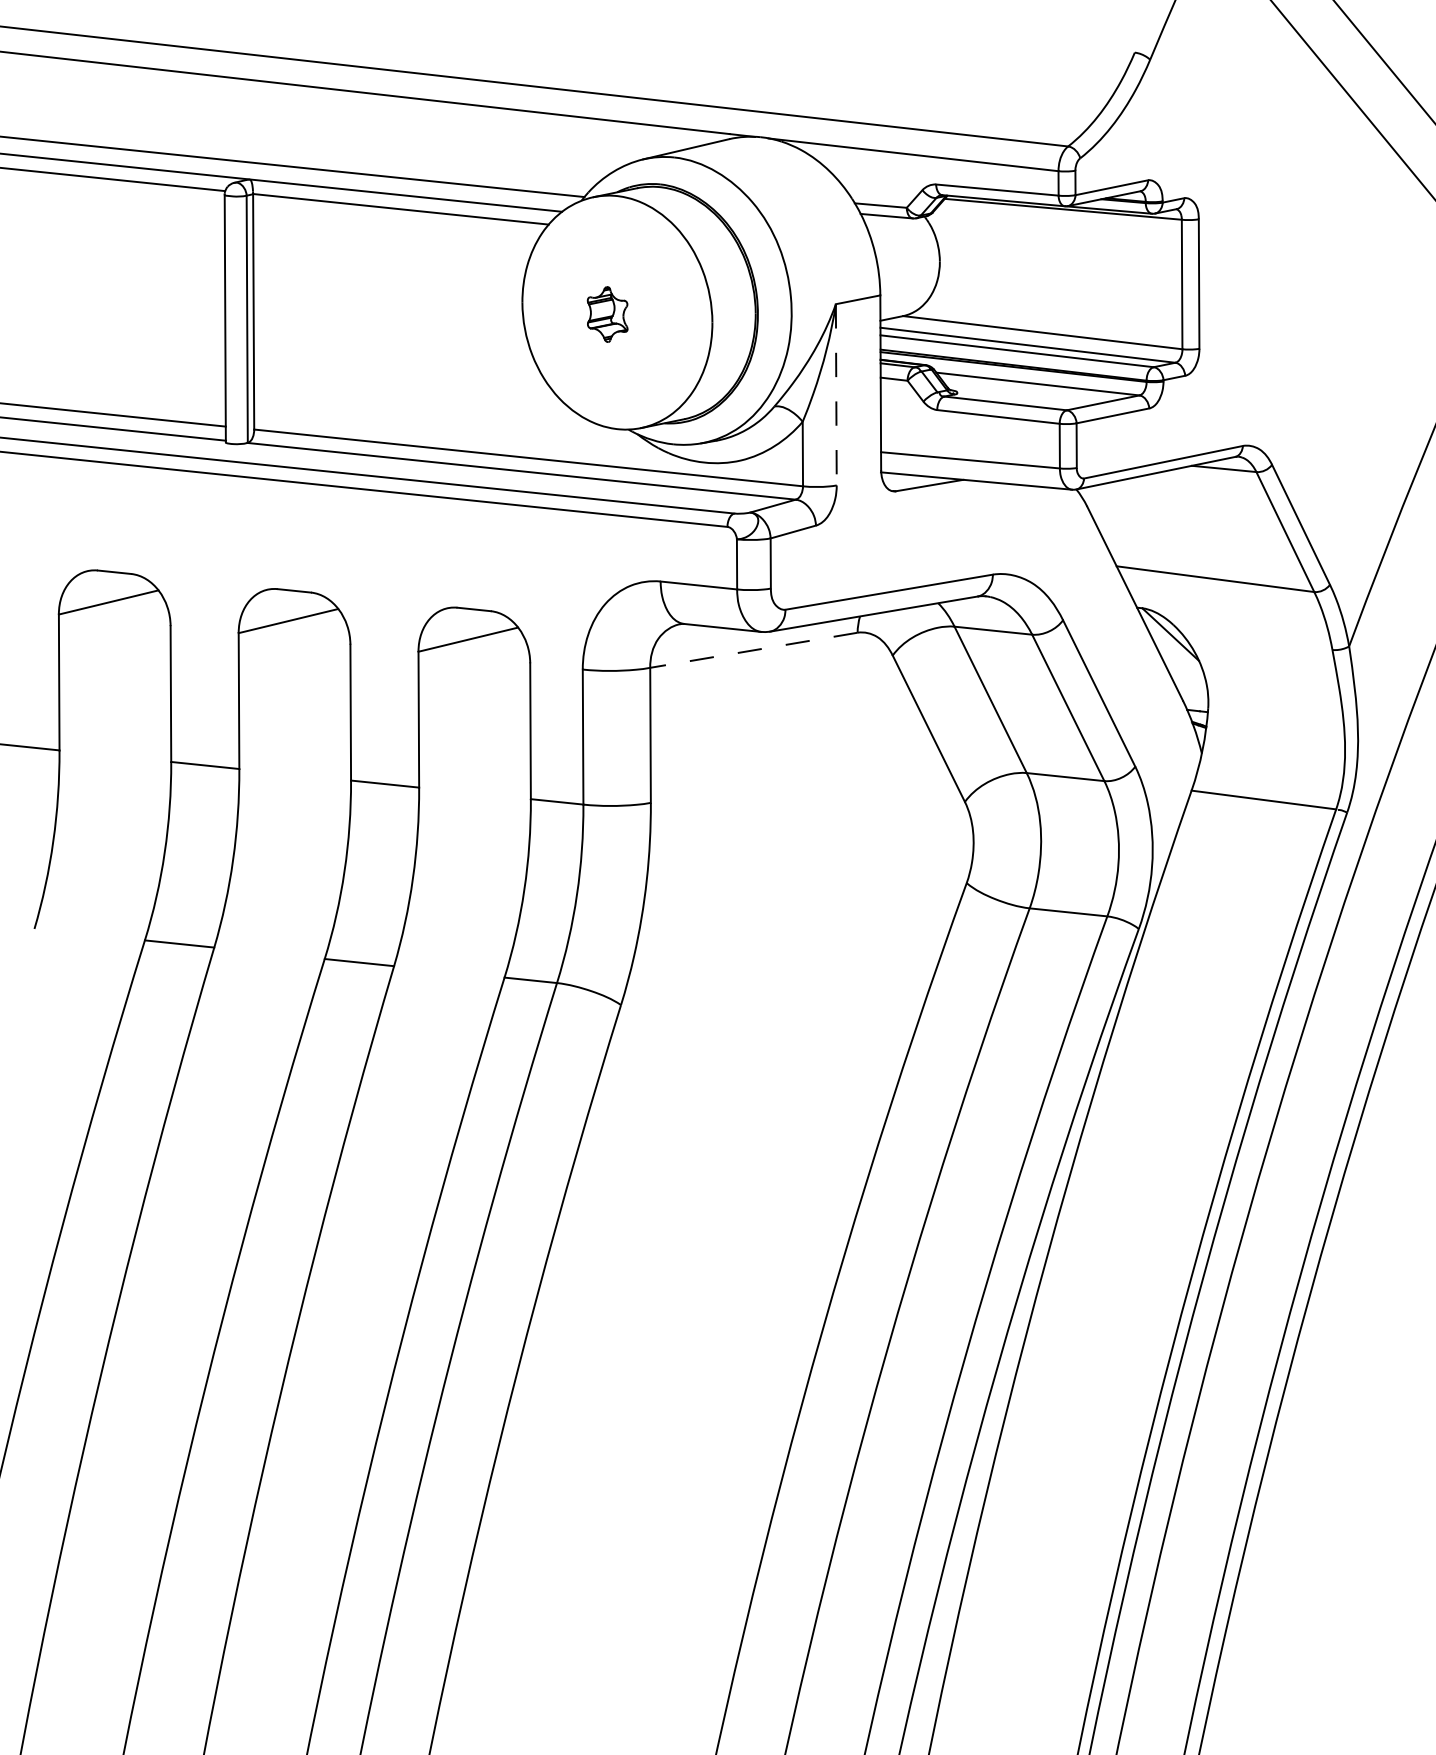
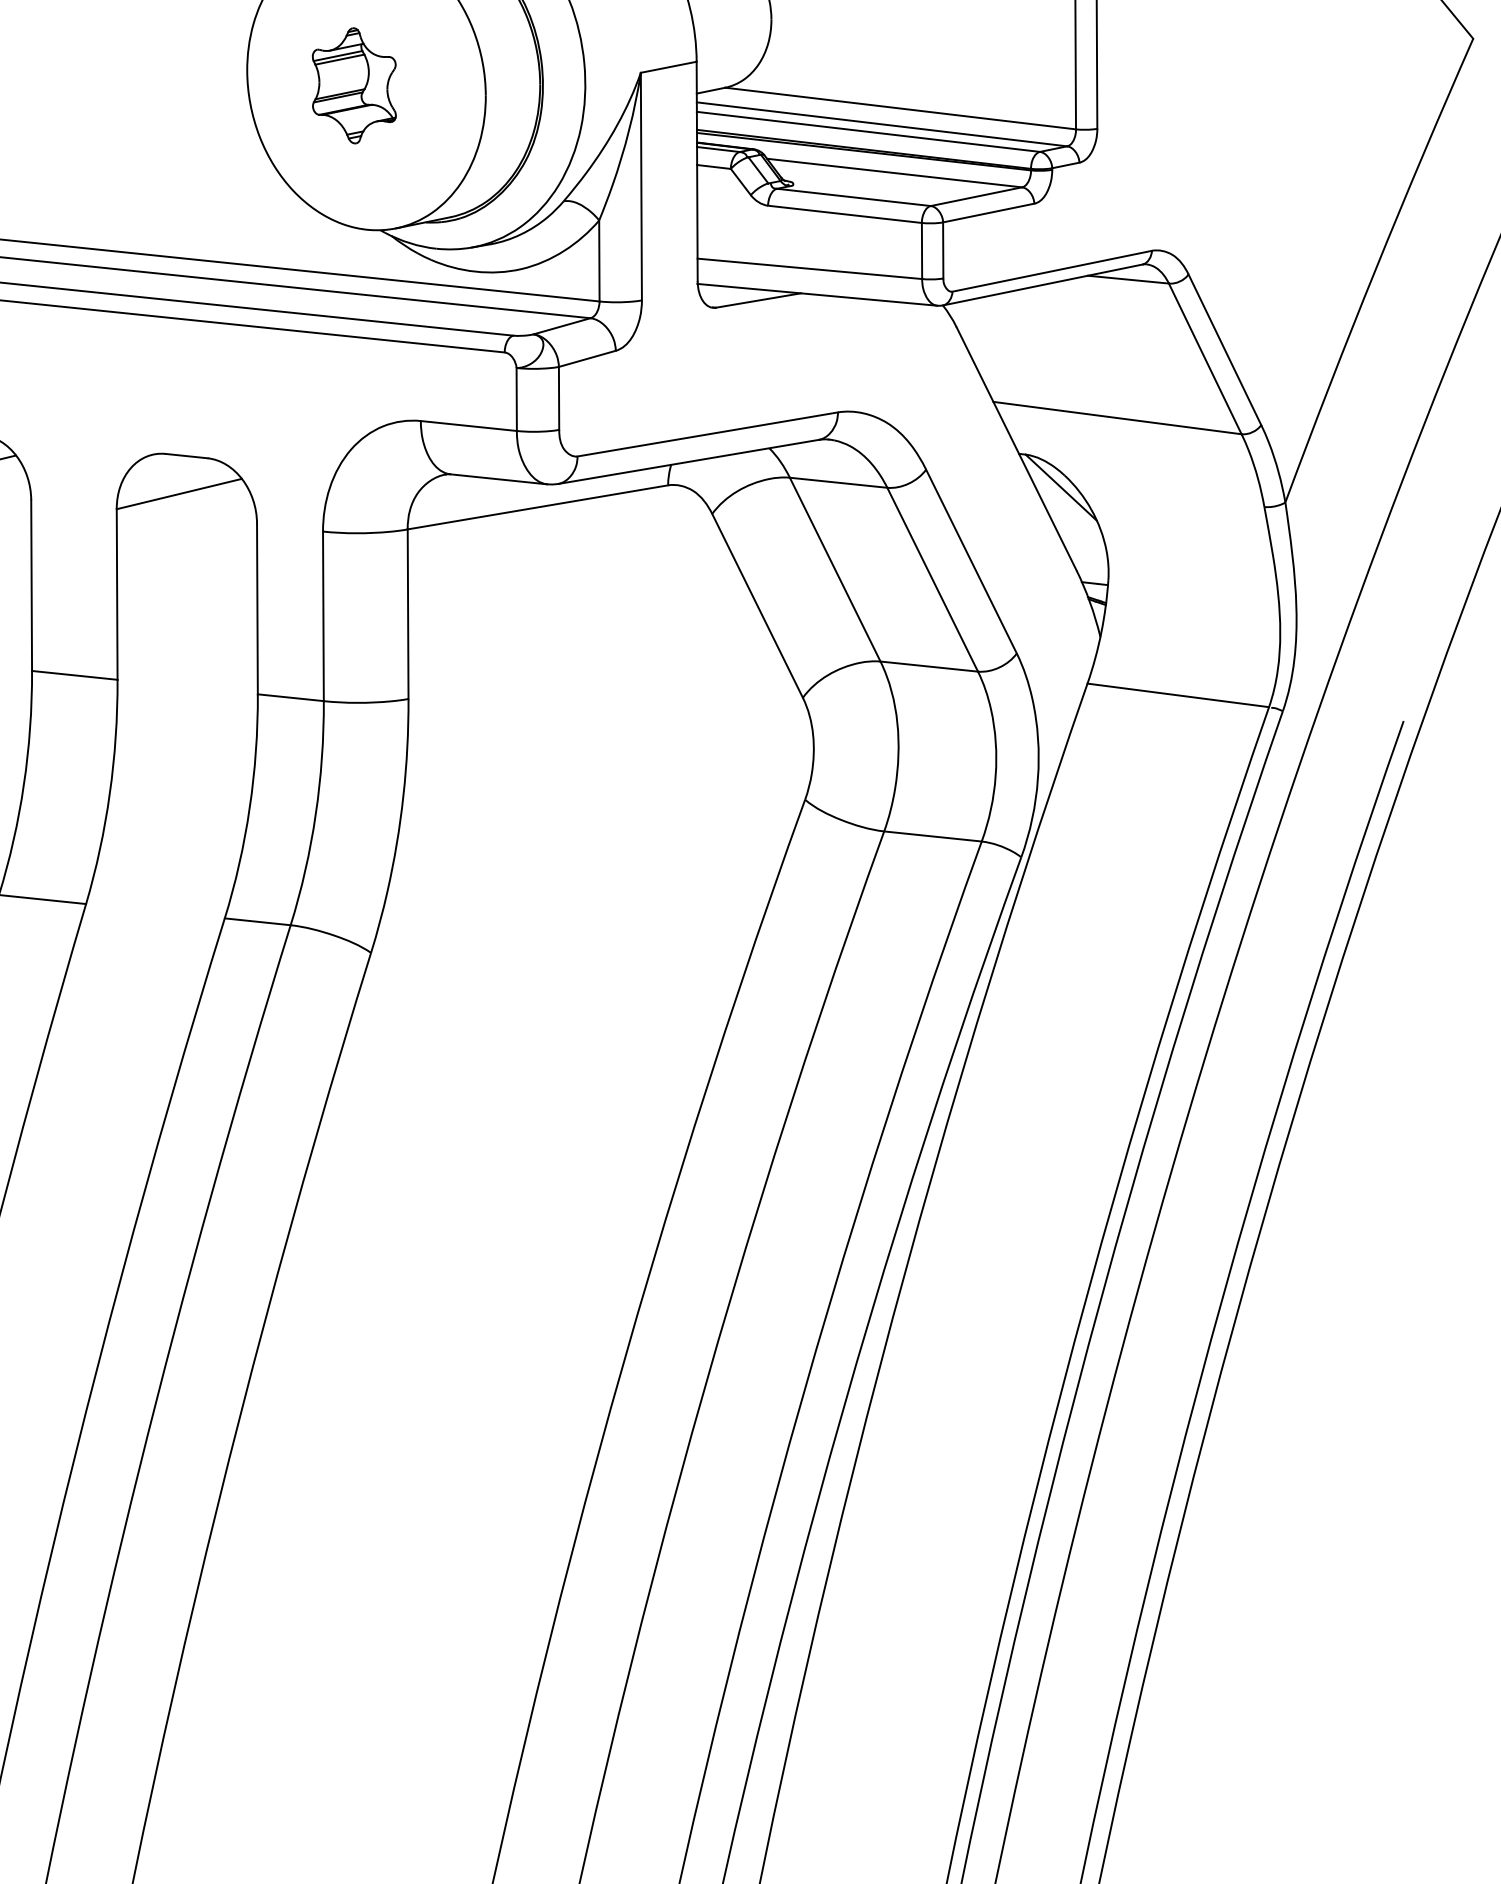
part: (607, 314) -> (354, 85), size x1.67
line: (836, 394) -> (641, 186), dashed -> solid
line: (753, 650) -> (537, 507), dashed -> solid

